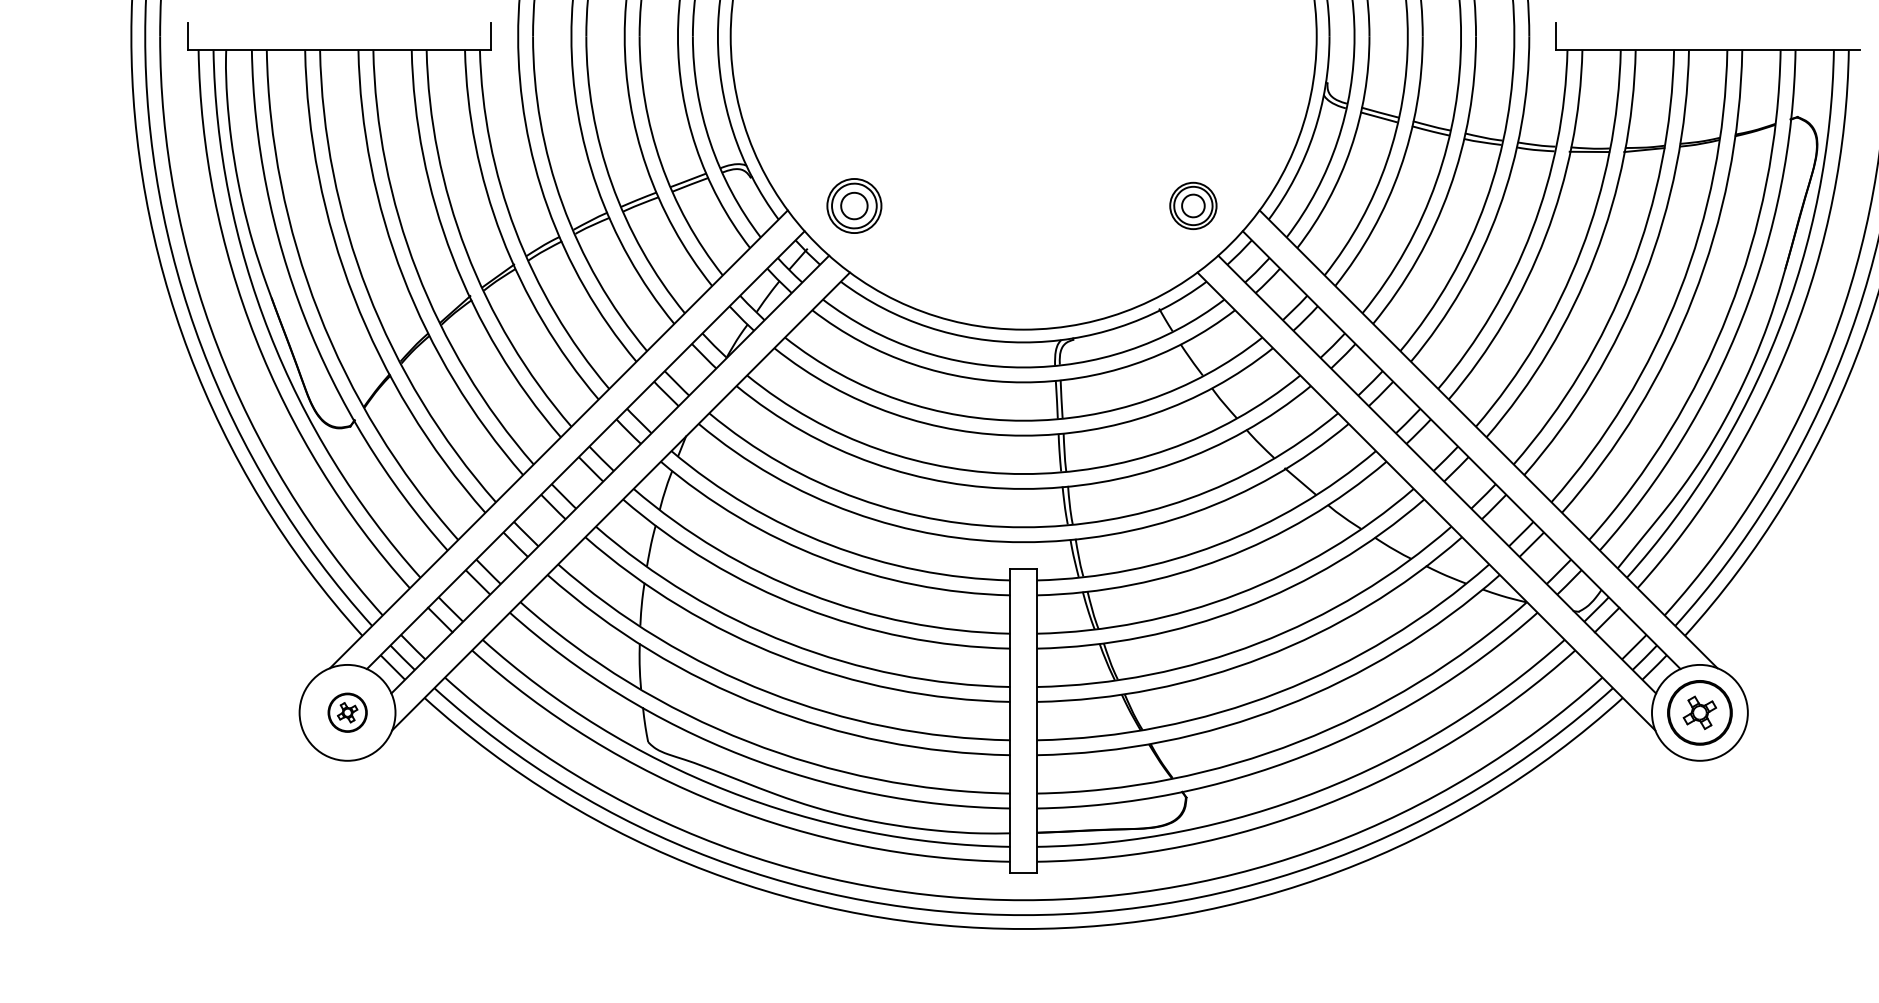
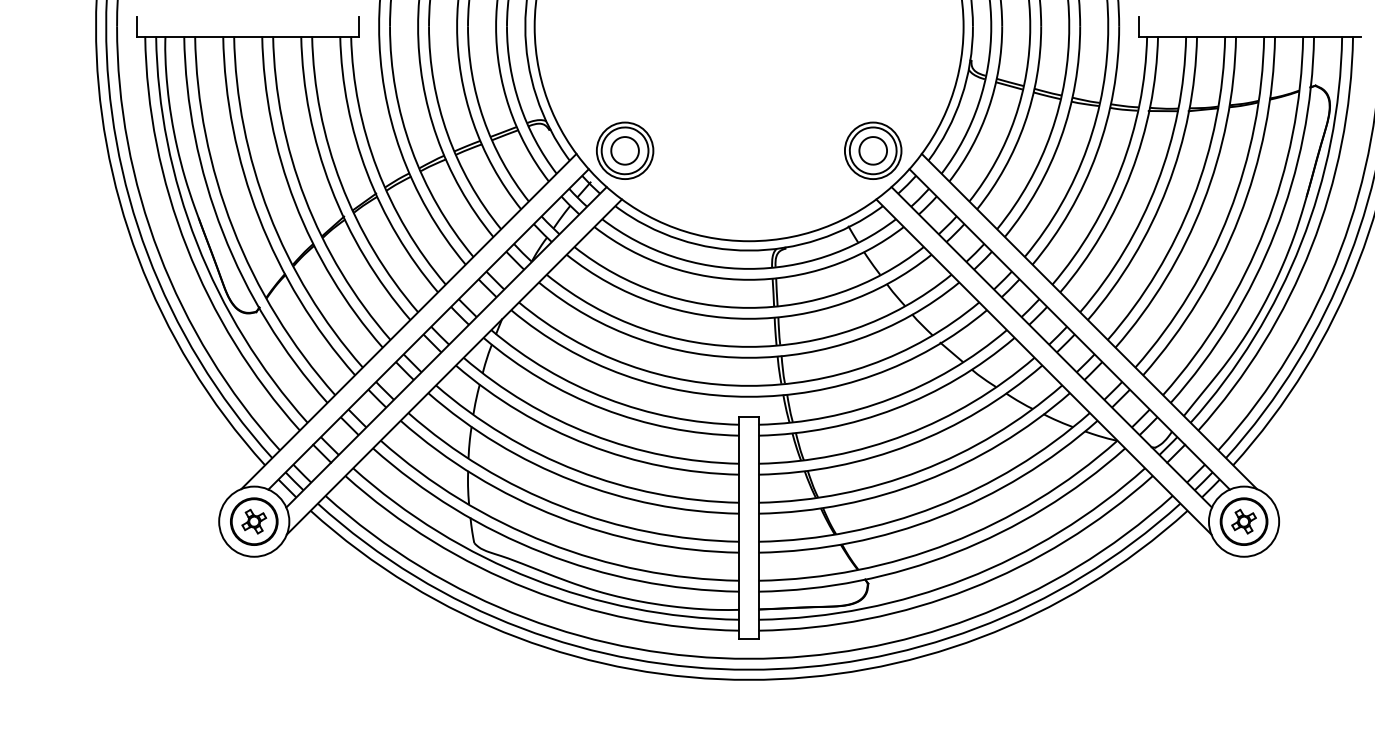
part: (854, 205) -> (625, 150), size x1.43
part: (1193, 205) -> (873, 150), size x1.67
part: (347, 712) -> (254, 521), size x1.67

